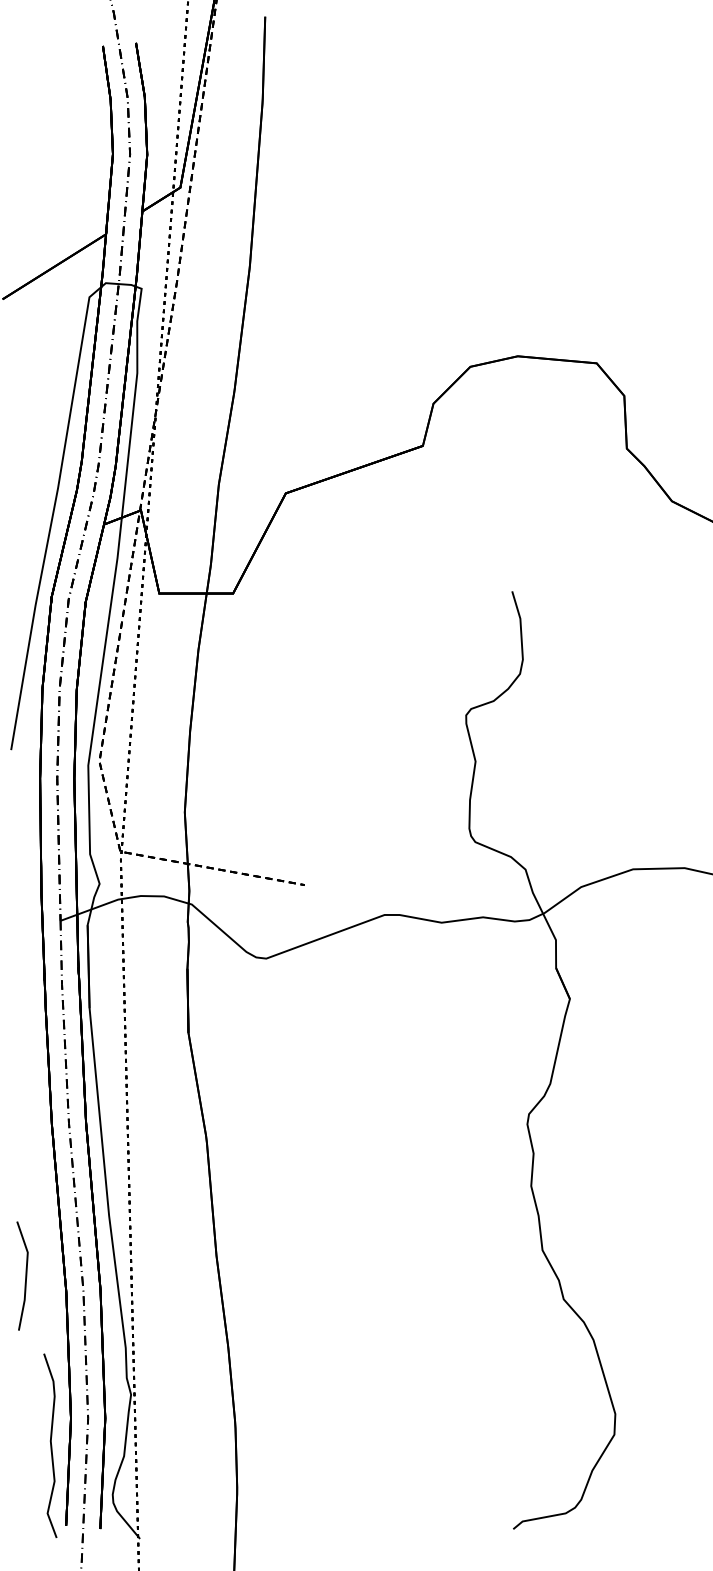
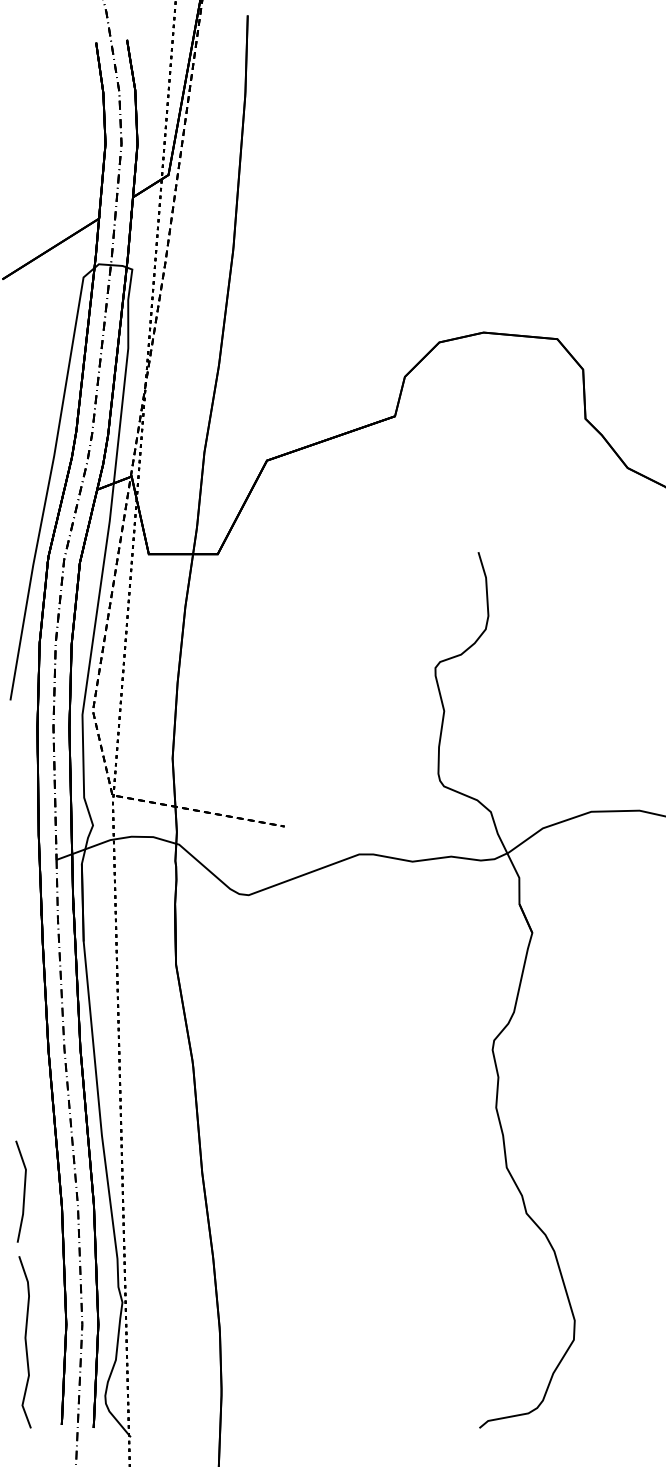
curve: (49, 1444) -> (24, 1341), moved

